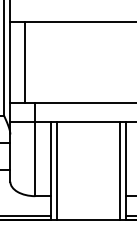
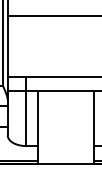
line: (24, 62) -> (18, 46), removed
line: (57, 171) -> (42, 127), removed
line: (120, 171) -> (89, 127), removed

